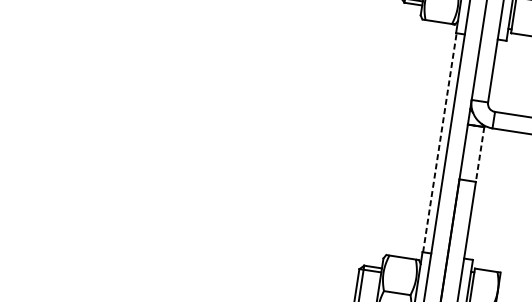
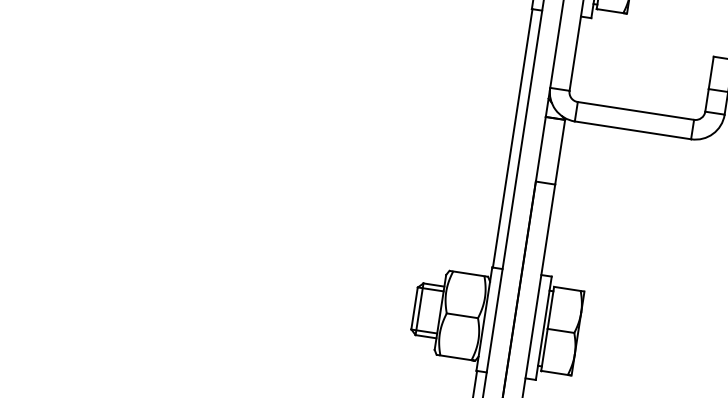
line: (439, 142) -> (512, 138), dashed -> solid
line: (480, 154) -> (560, 152), dashed -> solid

